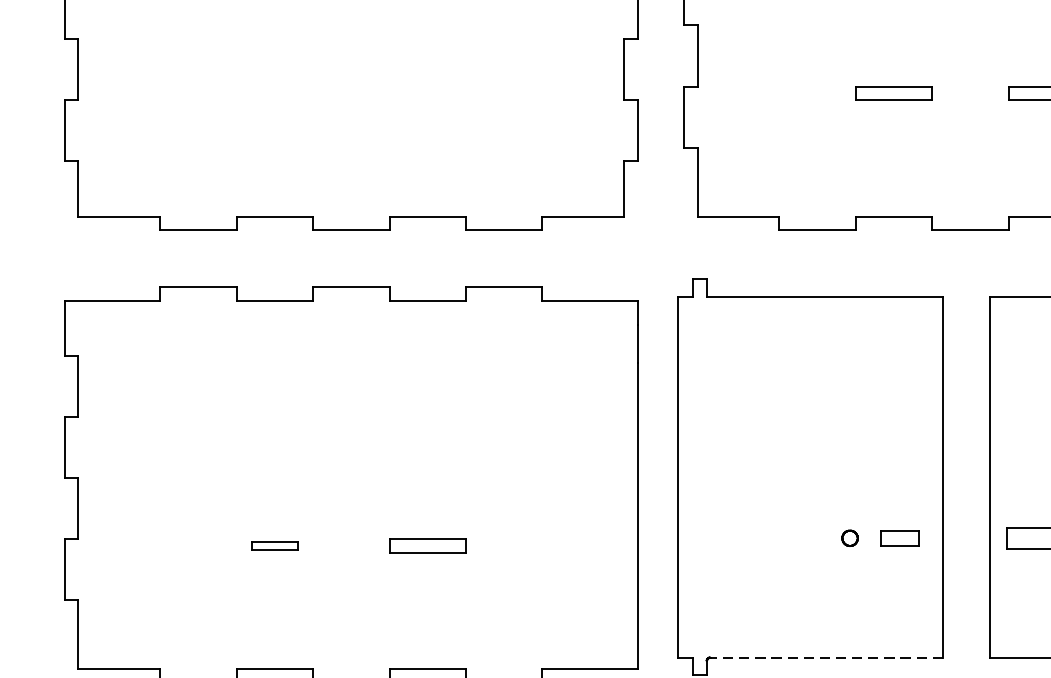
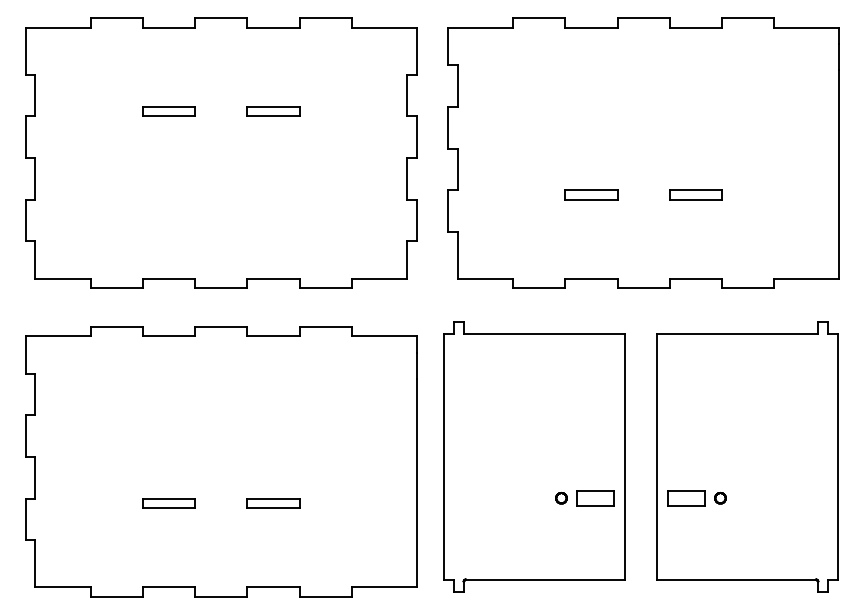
part: (899, 538) -> (595, 498), size x1.43
part: (273, 546) -> (168, 503), size x1.67
line: (826, 657) -> (545, 579), dashed -> solid

